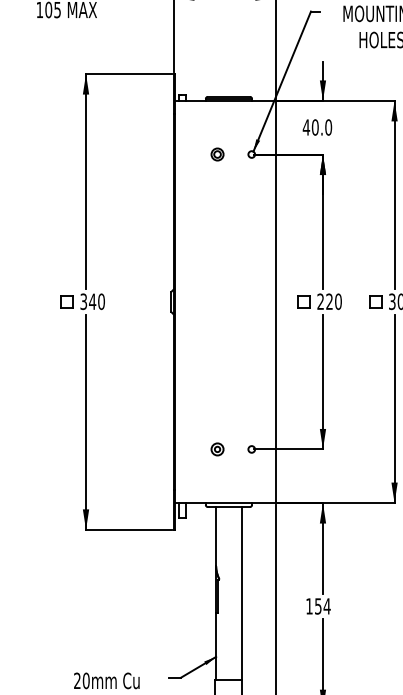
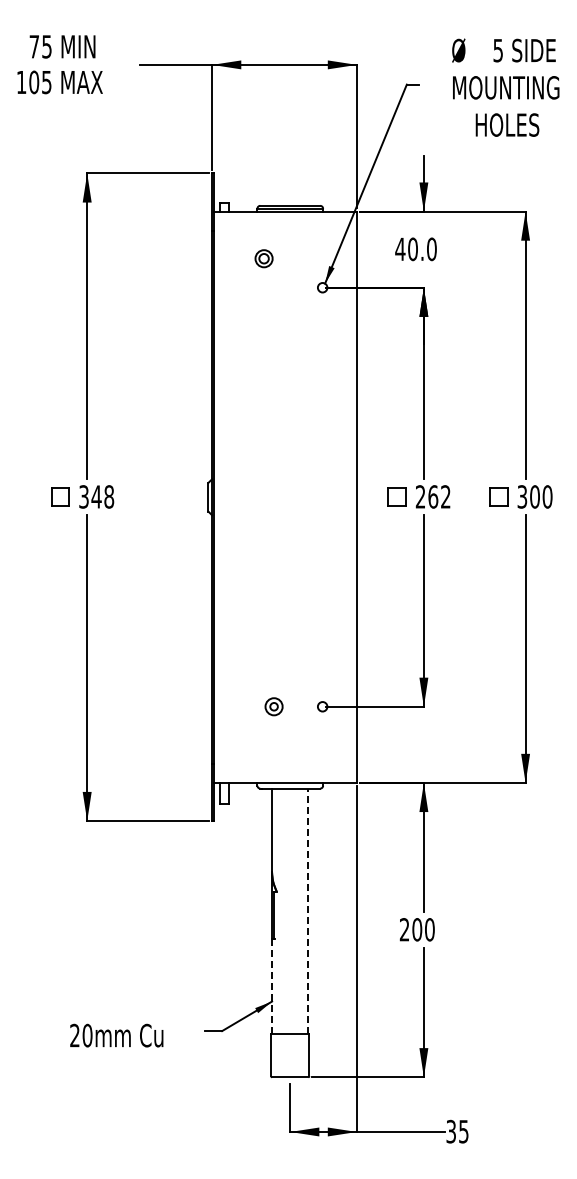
part: (217, 154) -> (263, 258), moved
text: (101, 301) -> (109, 496), 340 -> 348
text: (333, 301) -> (439, 496), 220 -> 262
line: (241, 593) -> (308, 911), solid -> dashed
text: (318, 606) -> (417, 929), 154 -> 200
line: (216, 647) -> (272, 987), solid -> dashed

